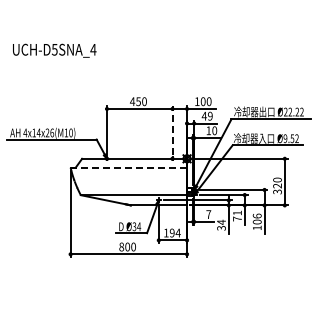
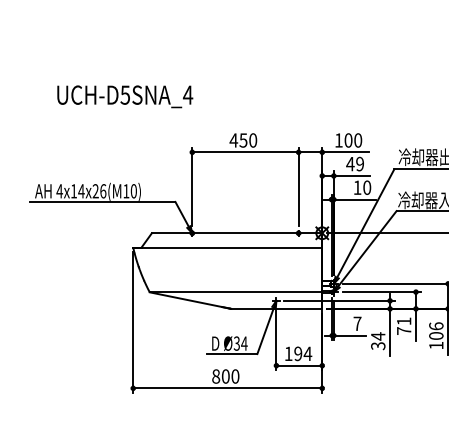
text: (54, 50) -> (124, 96), moved
line: (172, 129) -> (298, 185), dashed -> solid
line: (128, 167) -> (227, 247), dashed -> solid

